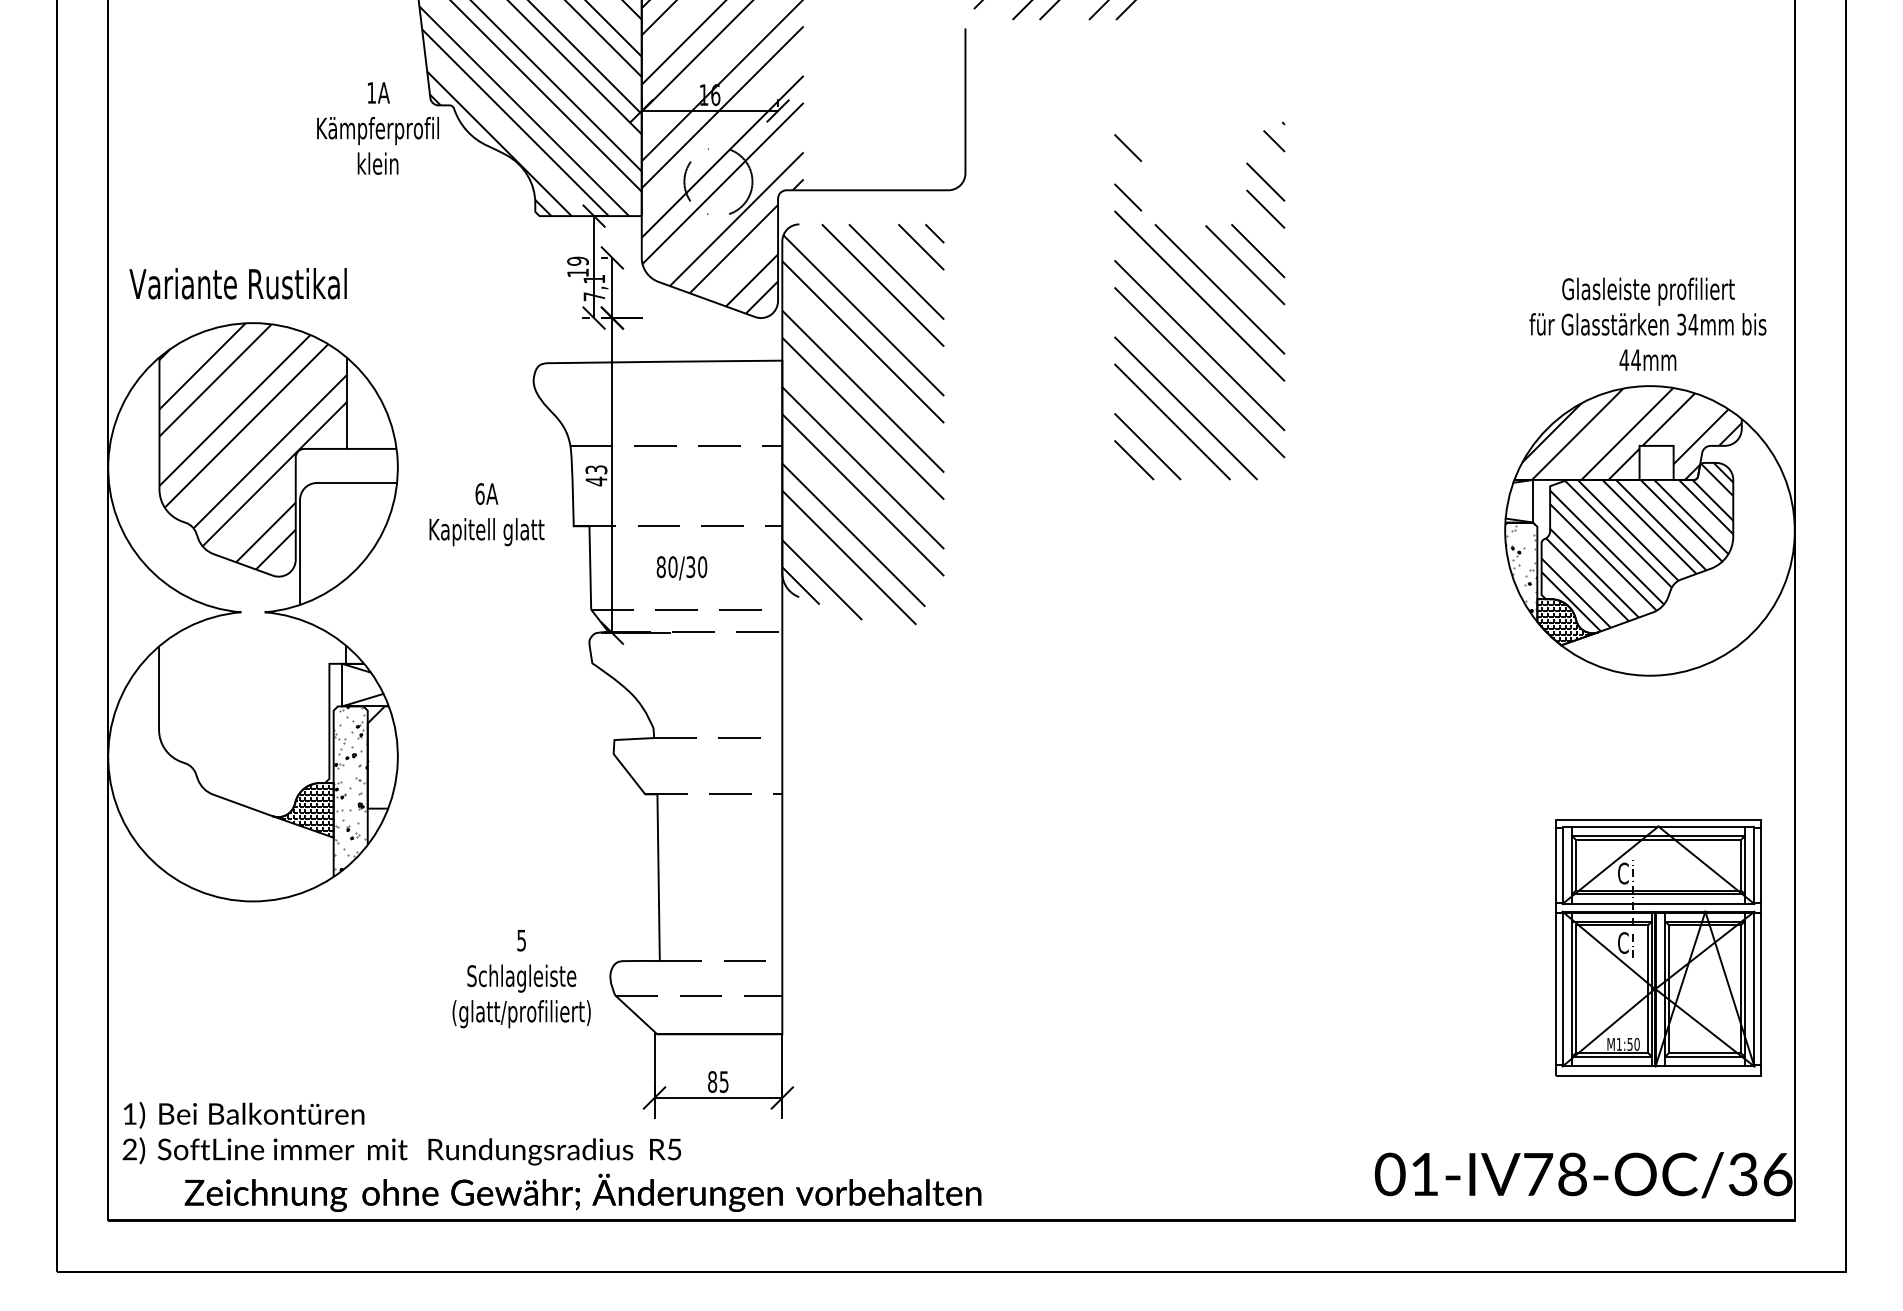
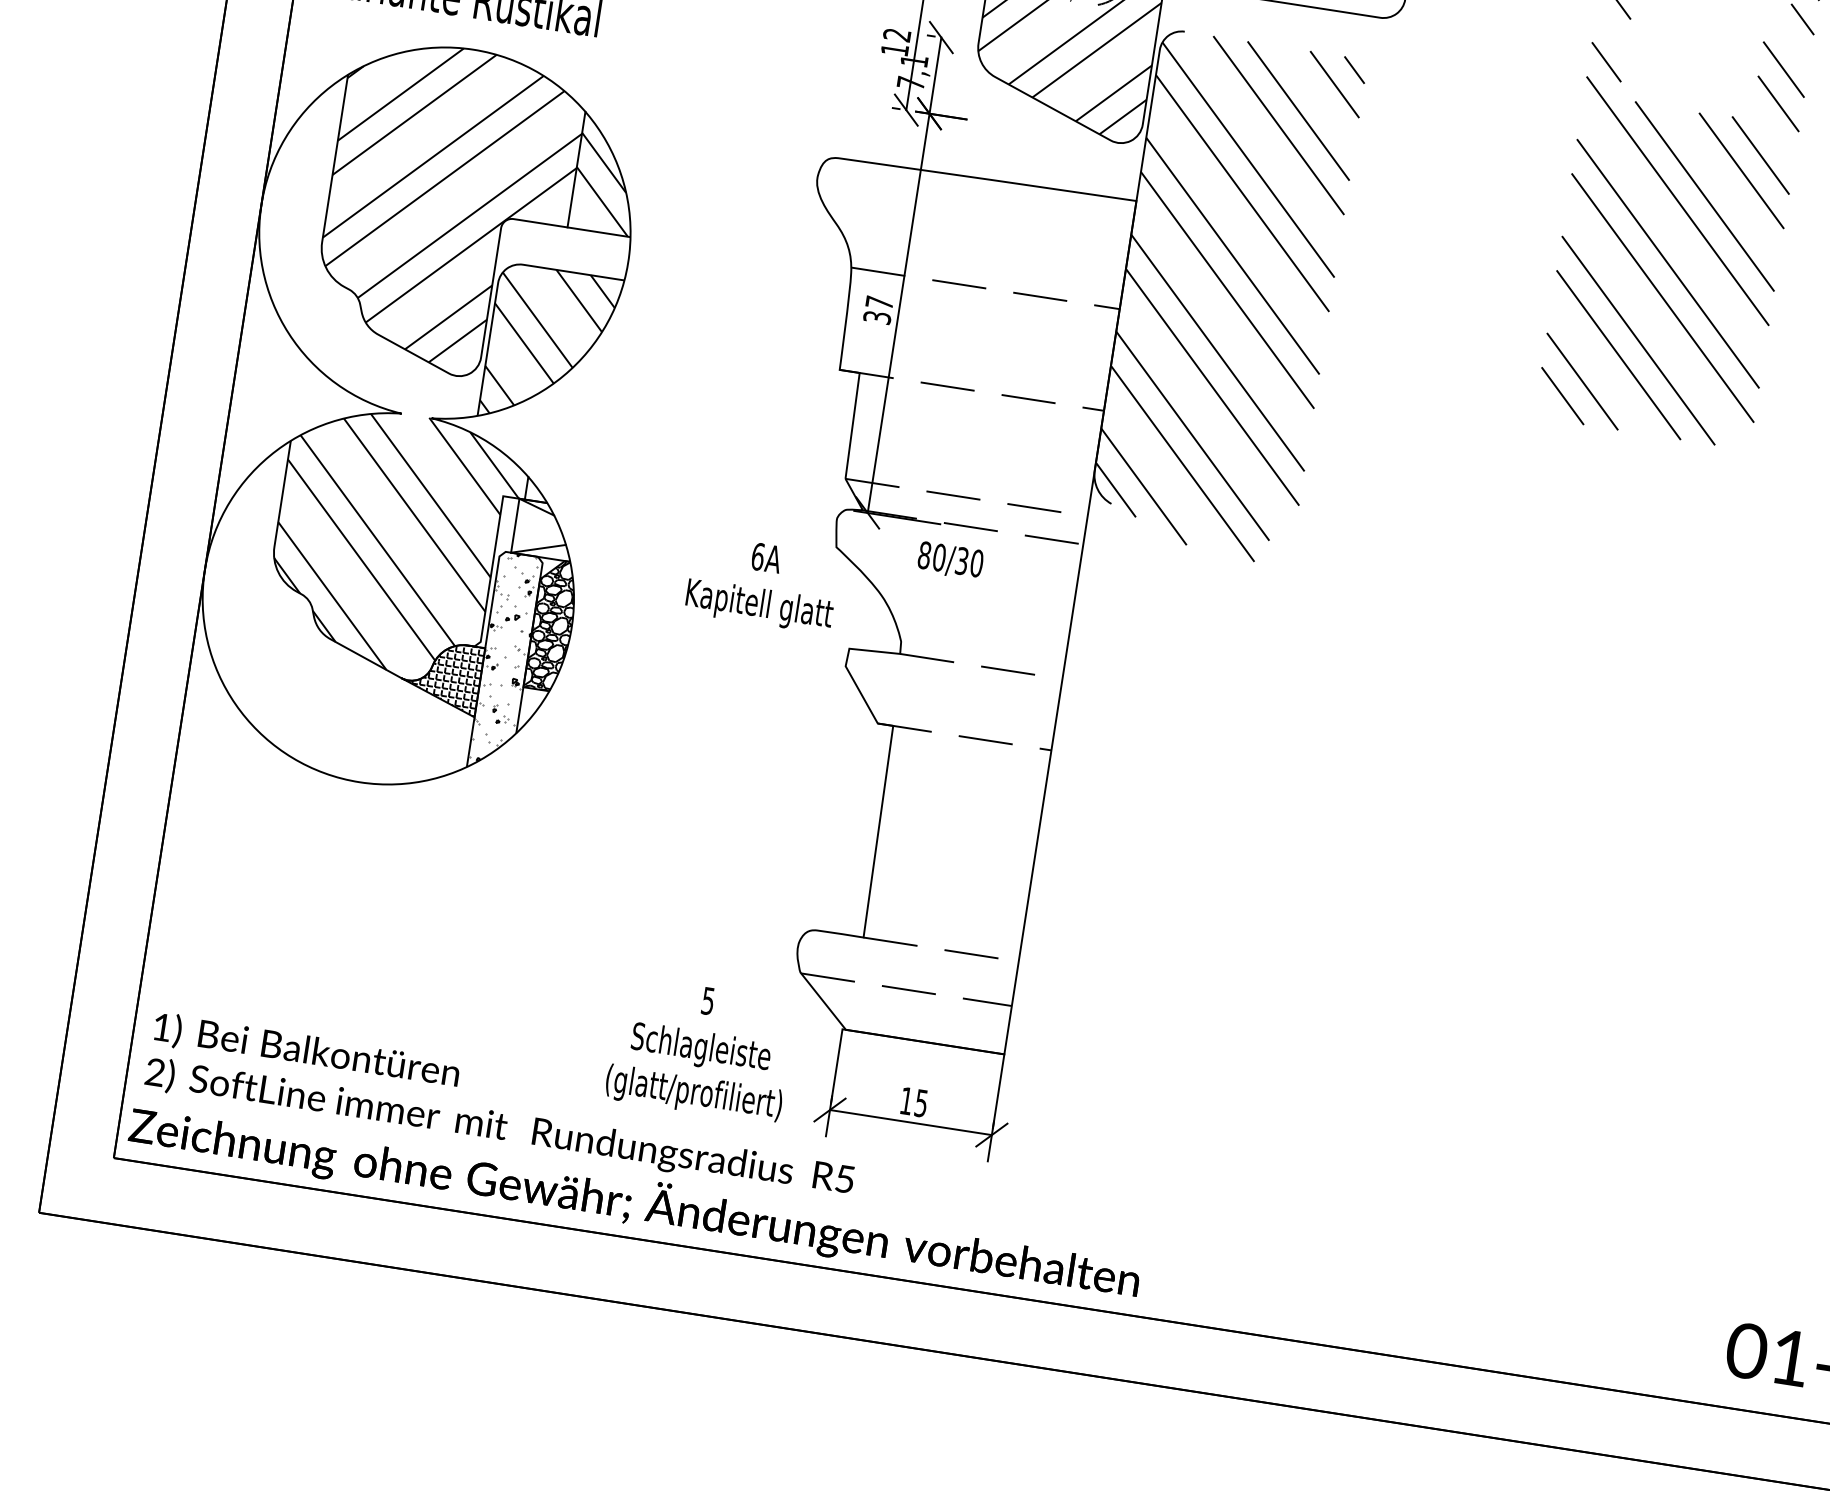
text: (578, 260) -> (897, 34), 19 -> 12
hatch: (370, 411) -> (604, 184), added
text: (596, 475) -> (878, 310), 43 -> 37
text: (486, 514) -> (762, 583), moved
hatch: (346, 541) -> (548, 344), added
text: (681, 568) -> (949, 561), moved
hatch: (250, 711) -> (393, 541), added
hatch: (382, 757) -> (552, 625), added
text: (521, 979) -> (700, 1050), moved
text: (712, 1081) -> (906, 1100), 85 -> 15
text: (582, 1192) -> (634, 1202), moved

